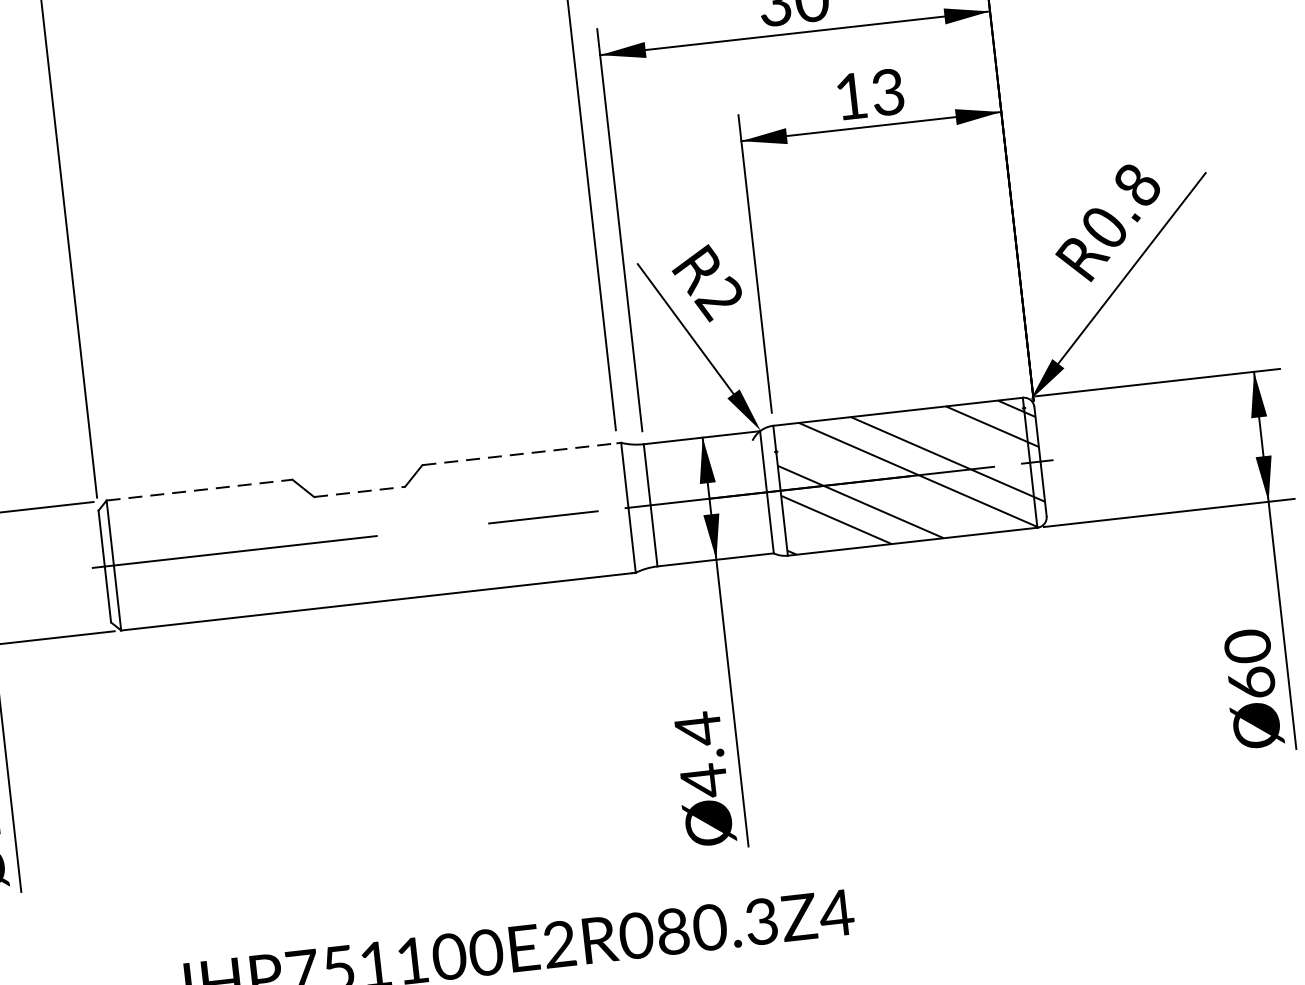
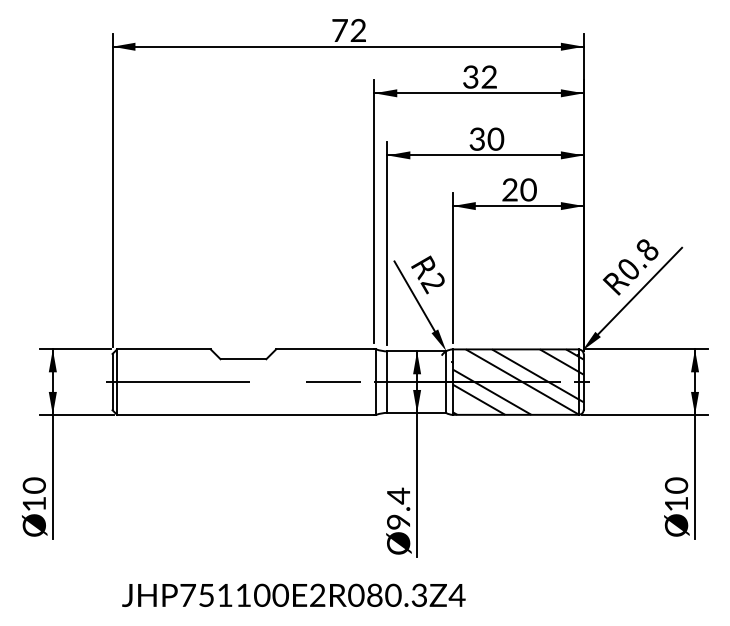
text: (869, 93) -> (519, 189), 13 -> 20
line: (520, 454) -> (325, 349), dashed -> solid
line: (198, 490) -> (163, 349), dashed -> solid
line: (359, 492) -> (243, 359), dashed -> solid
text: (1251, 681) -> (676, 503), 60 -> 10
text: (703, 779) -> (398, 521), 4.4 -> 9.4

